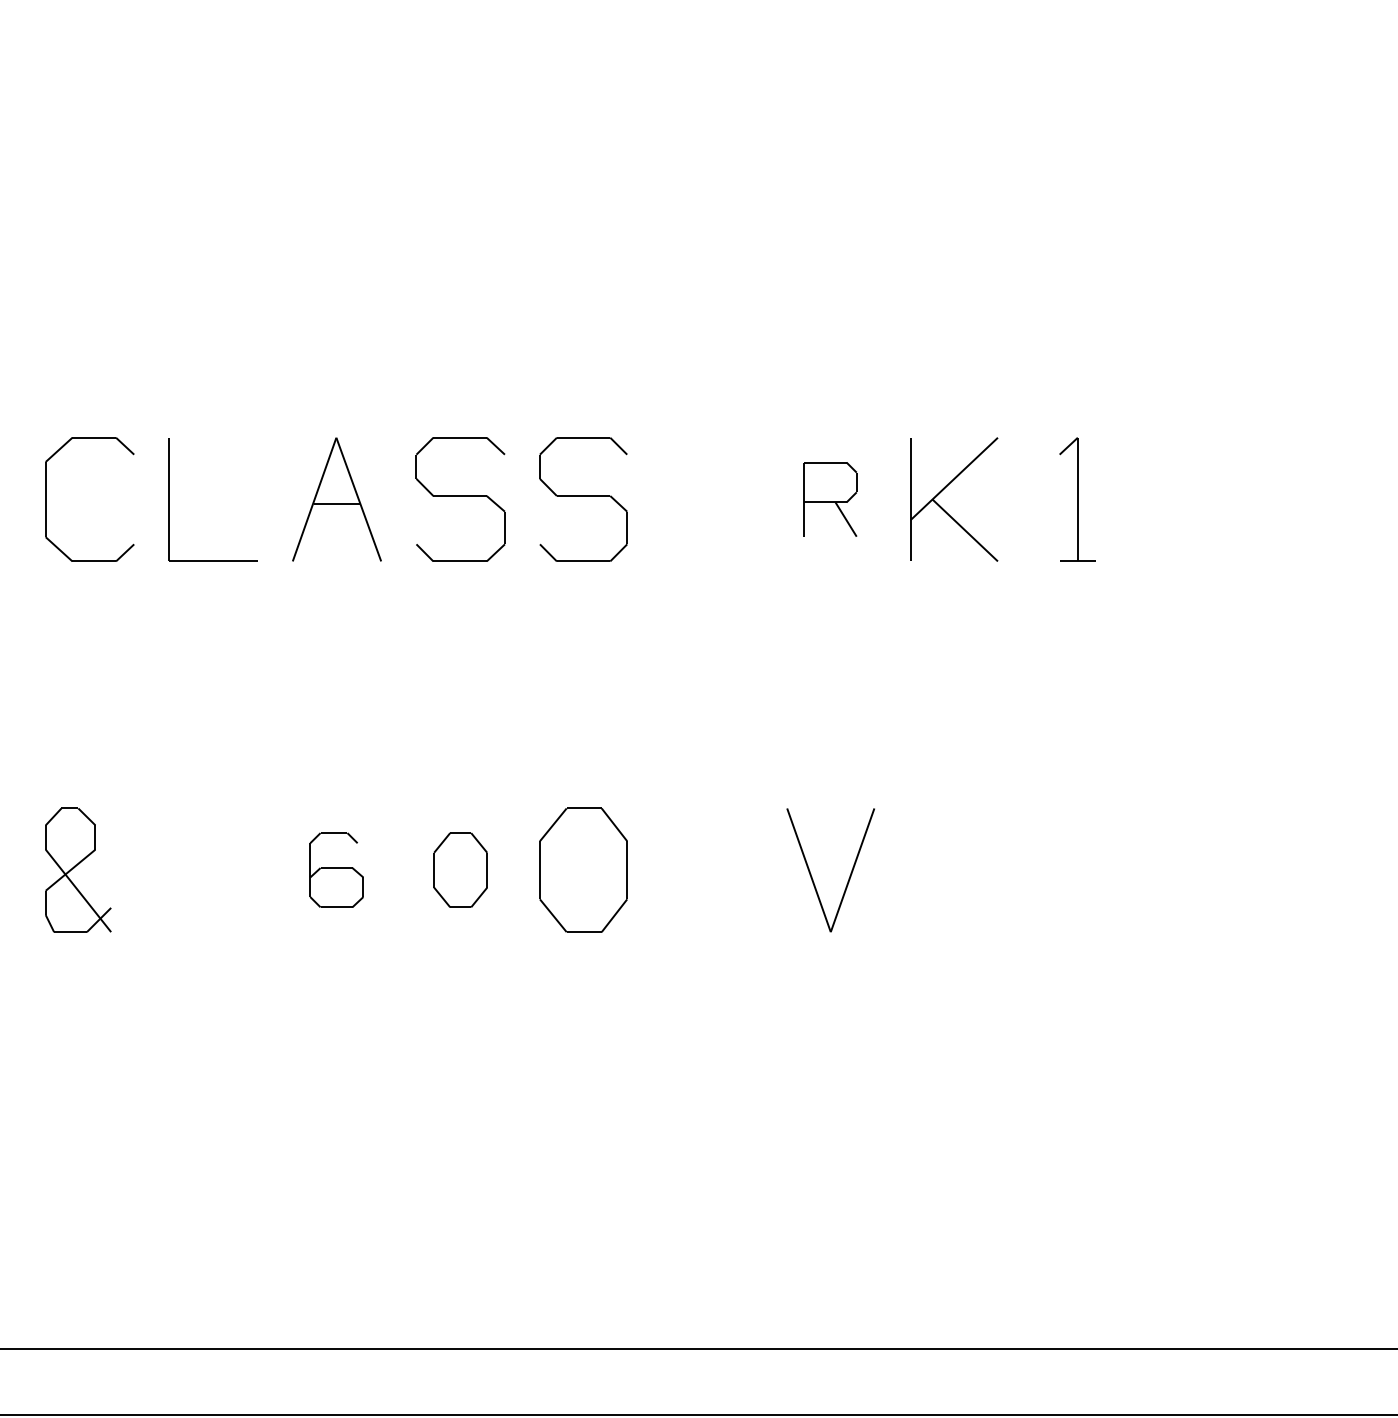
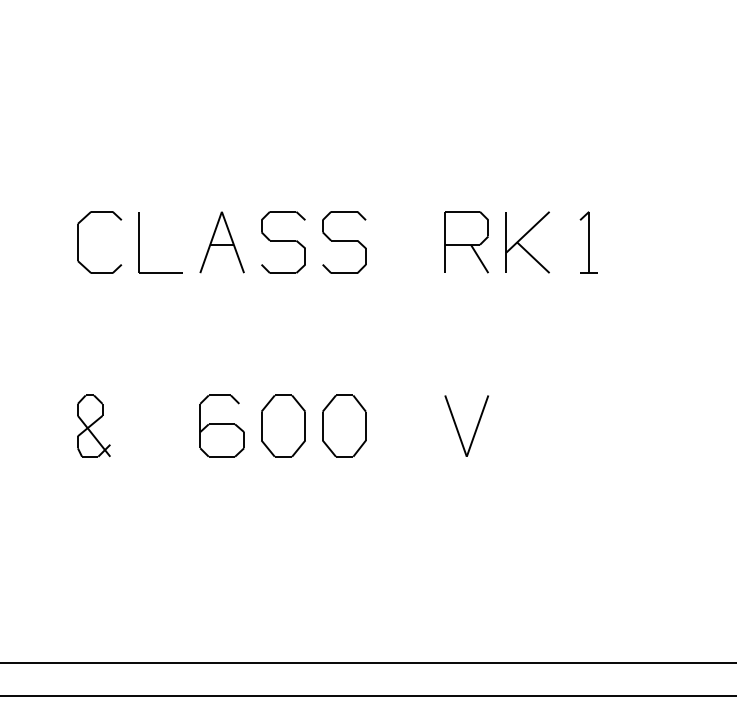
part: (830, 499) -> (466, 242), size x1.67
part: (335, 869) -> (221, 425), size x1.67
part: (460, 869) -> (283, 425), size x1.67

